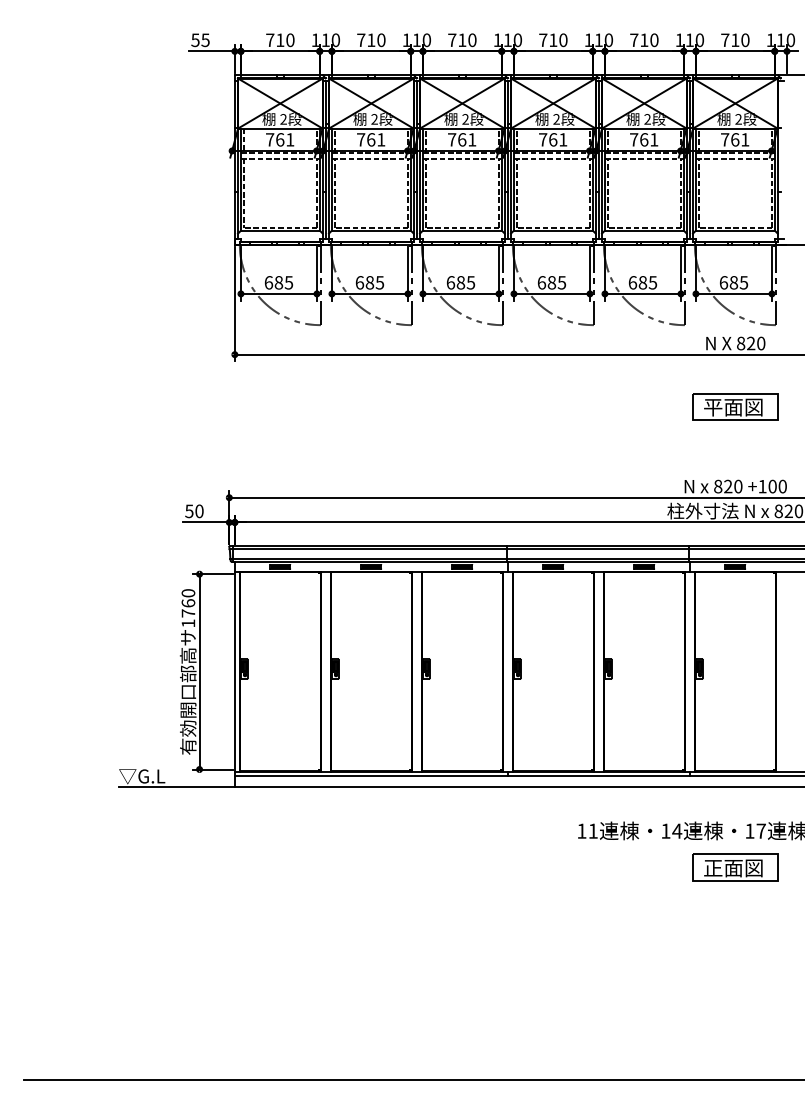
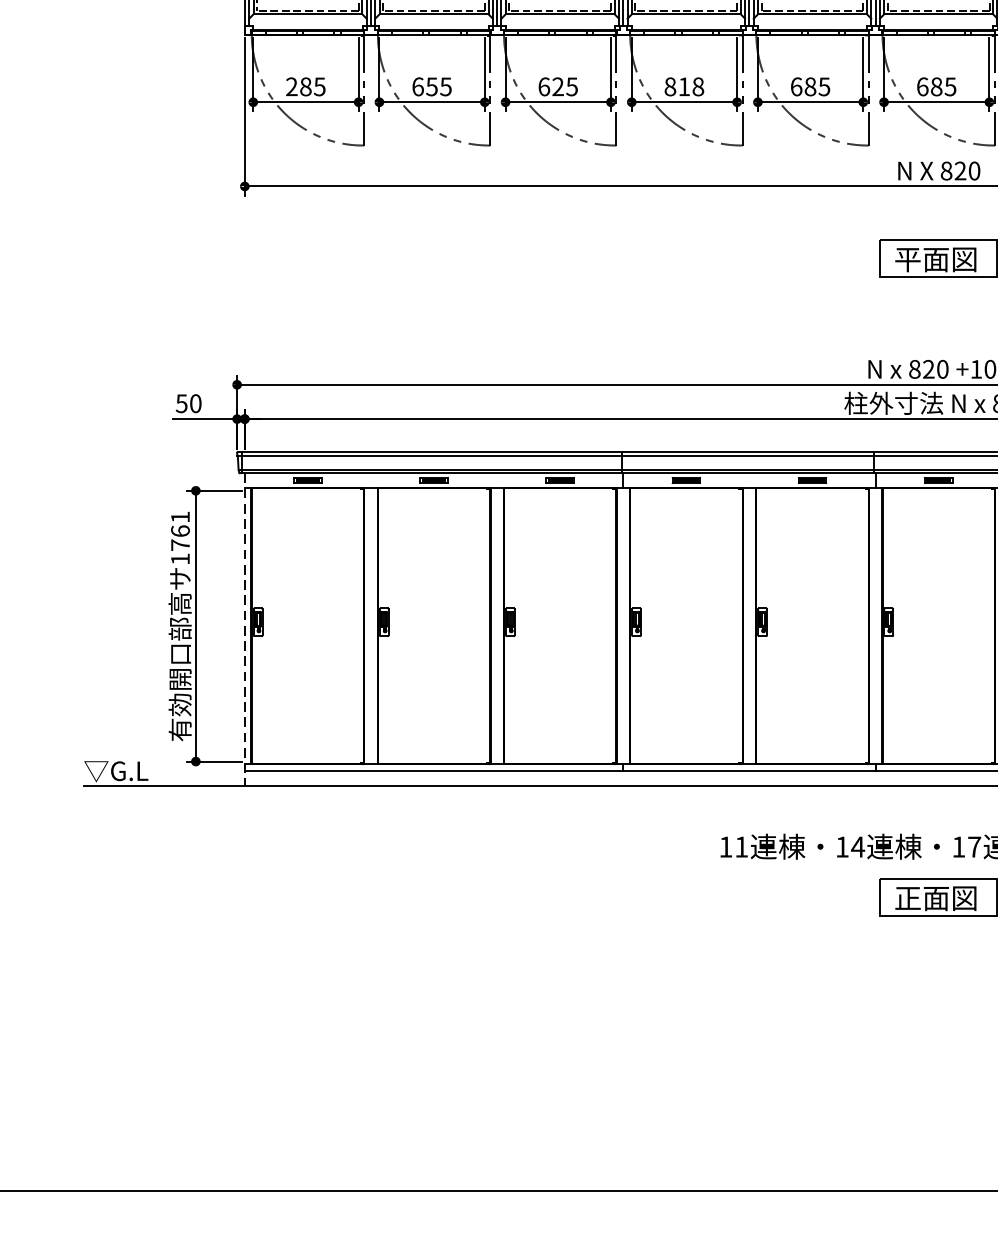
text: (268, 282) -> (291, 86), 685 -> 285
text: (369, 282) -> (431, 86), 685 -> 655
text: (460, 282) -> (557, 86), 685 -> 625
text: (551, 282) -> (683, 86), 685 -> 818
text: (188, 593) -> (180, 517), 1760 -> 1761
line: (234, 674) -> (244, 629), solid -> dashed

